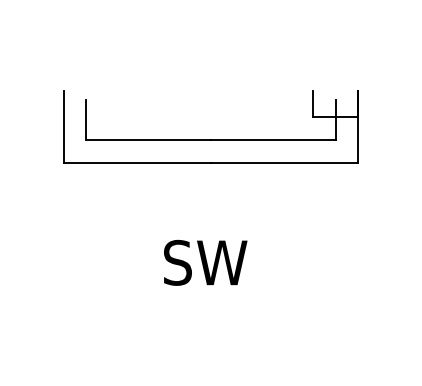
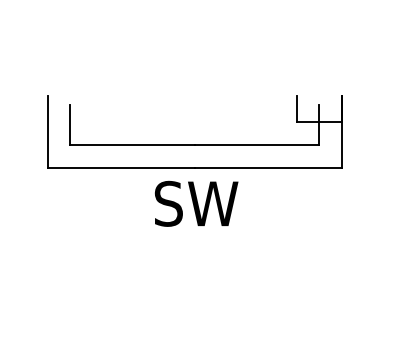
text: (205, 262) -> (196, 203), moved

